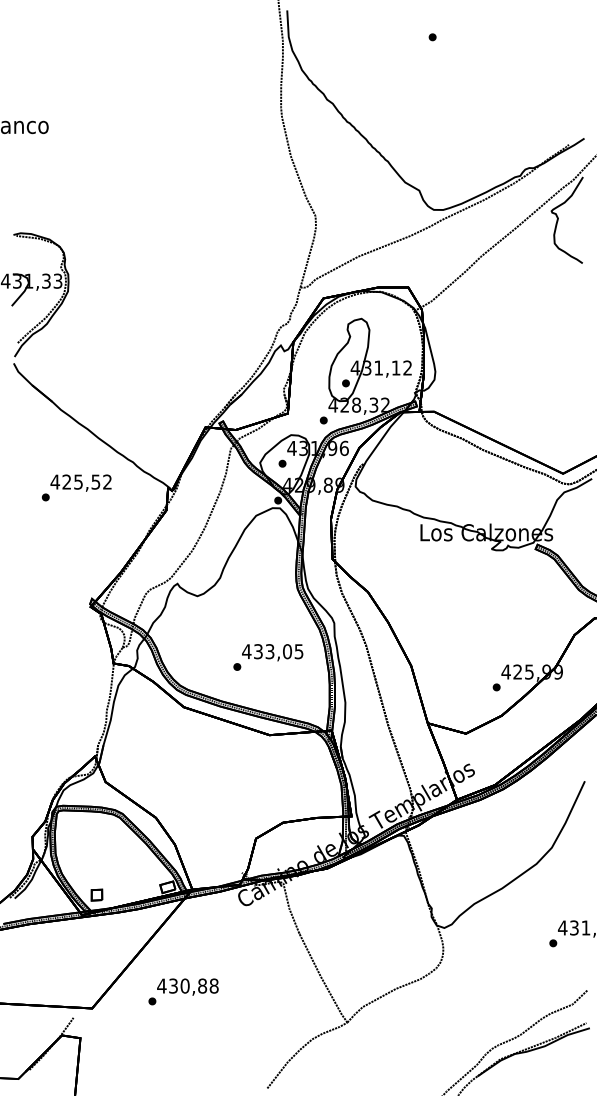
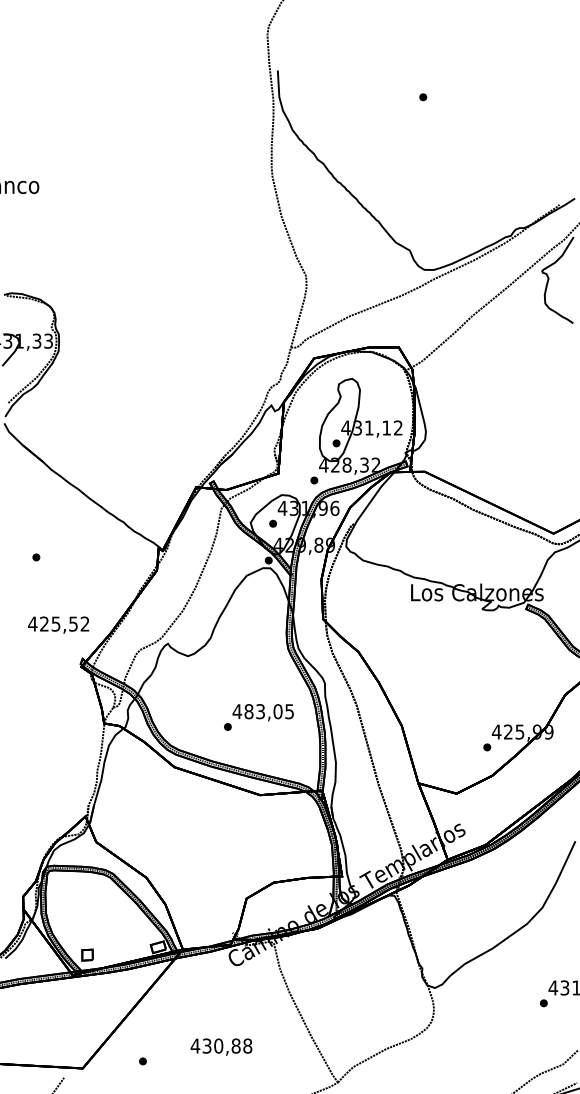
text: (80, 482) -> (58, 624), moved
text: (258, 651) -> (249, 711), 433,05 -> 483,05
text: (187, 986) -> (221, 1046), moved

